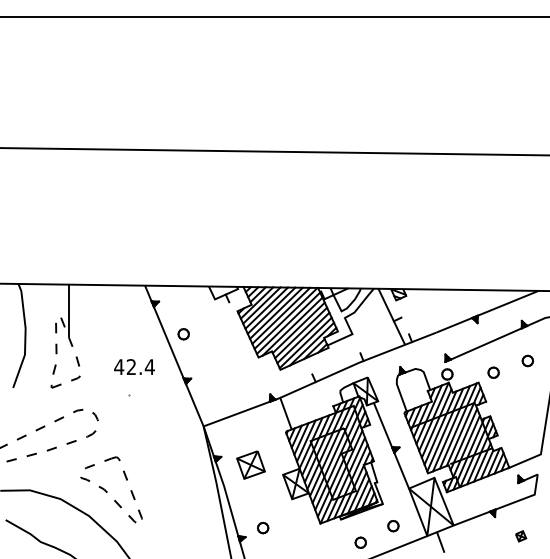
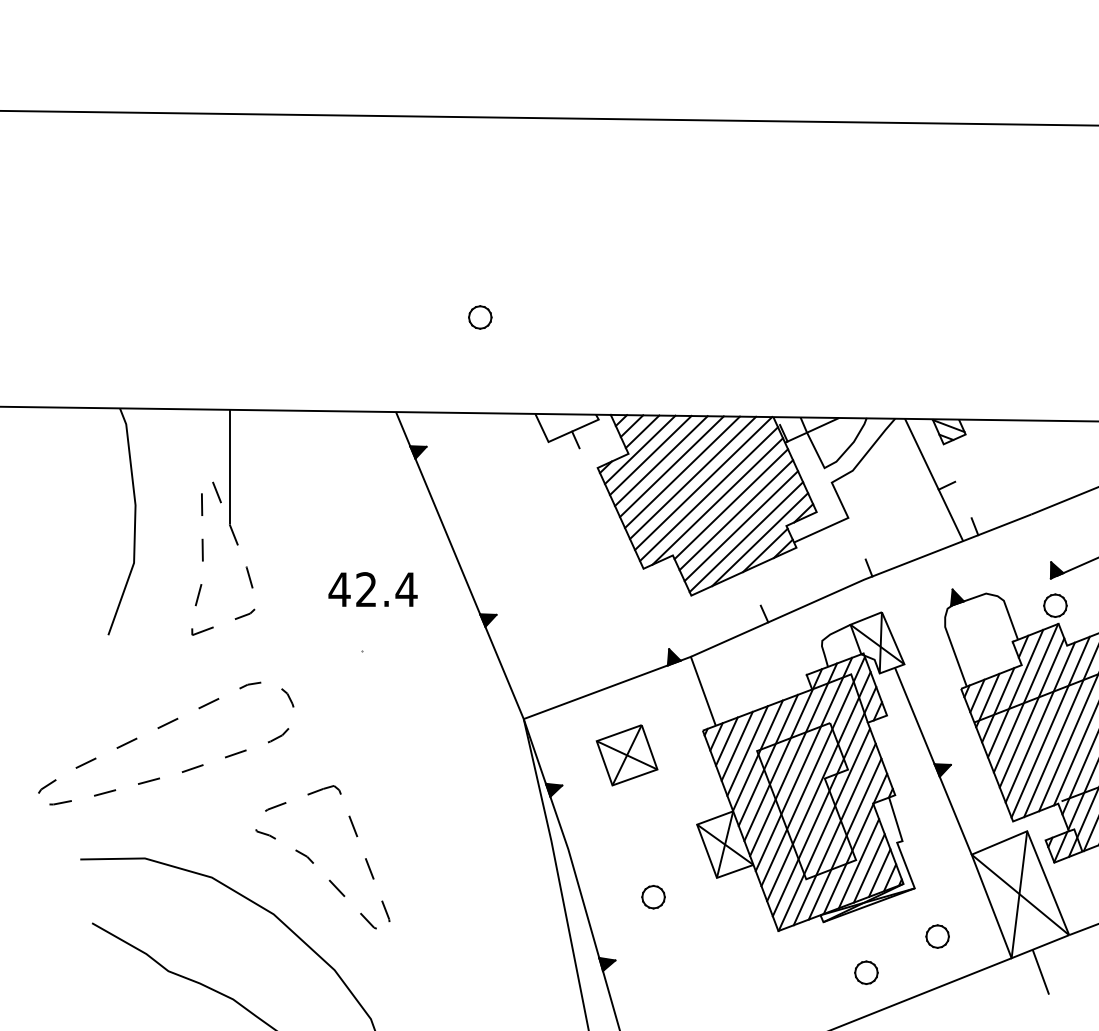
part: (183, 334) -> (479, 317), moved
part: (250, 464) -> (625, 754), moved
part: (263, 528) -> (654, 898), moved

